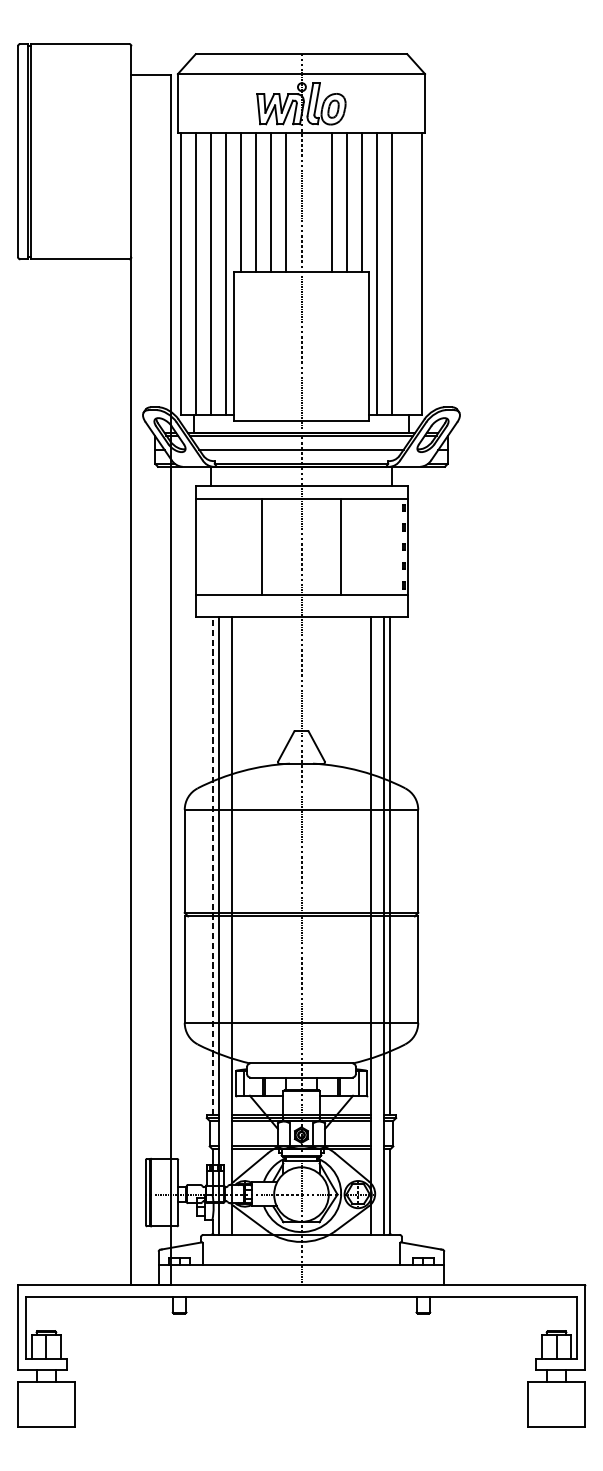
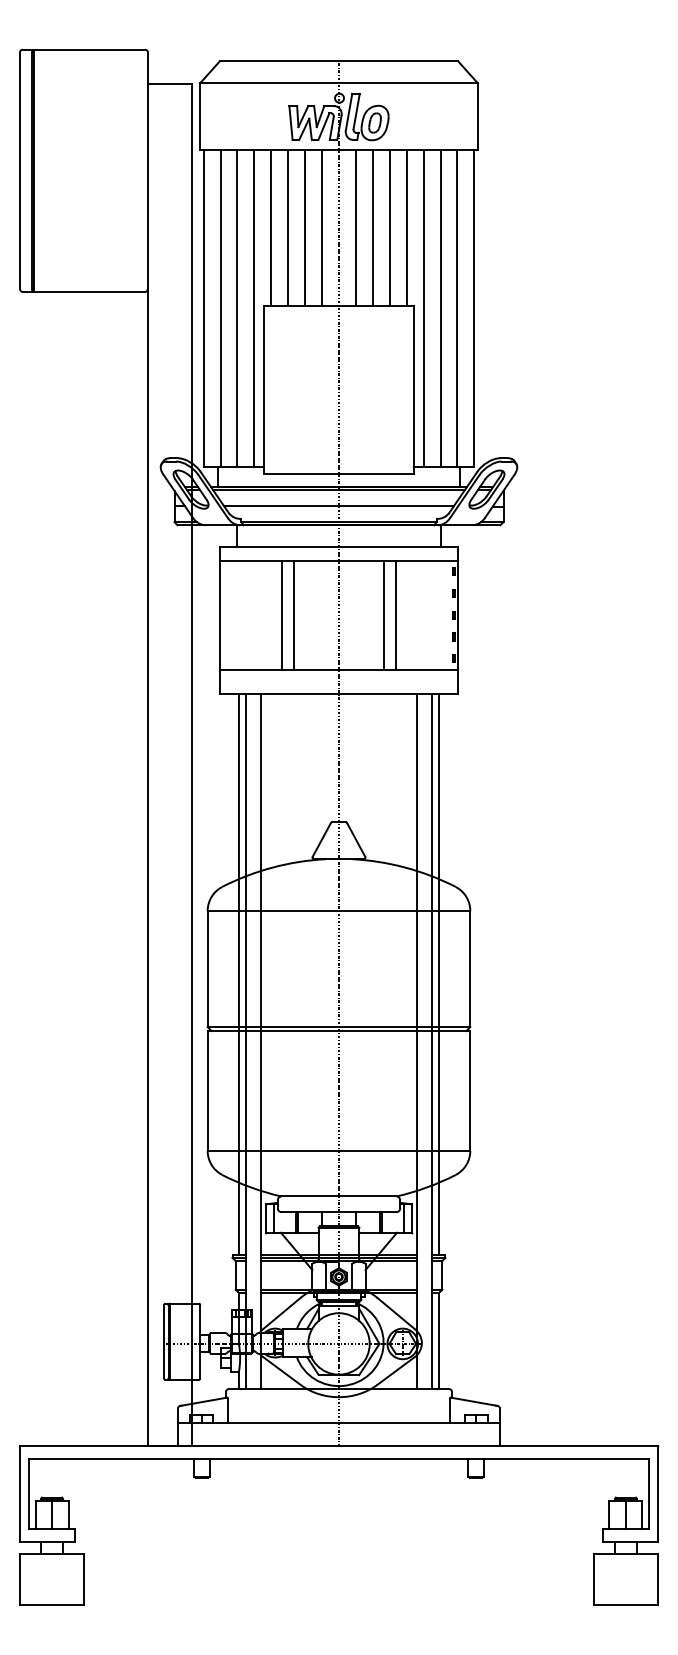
line: (316, 202) -> (355, 228), added
line: (406, 274) -> (457, 308), added
line: (250, 546) -> (281, 614), added
line: (352, 546) -> (396, 614), added
line: (212, 865) -> (238, 973), dashed -> solid

